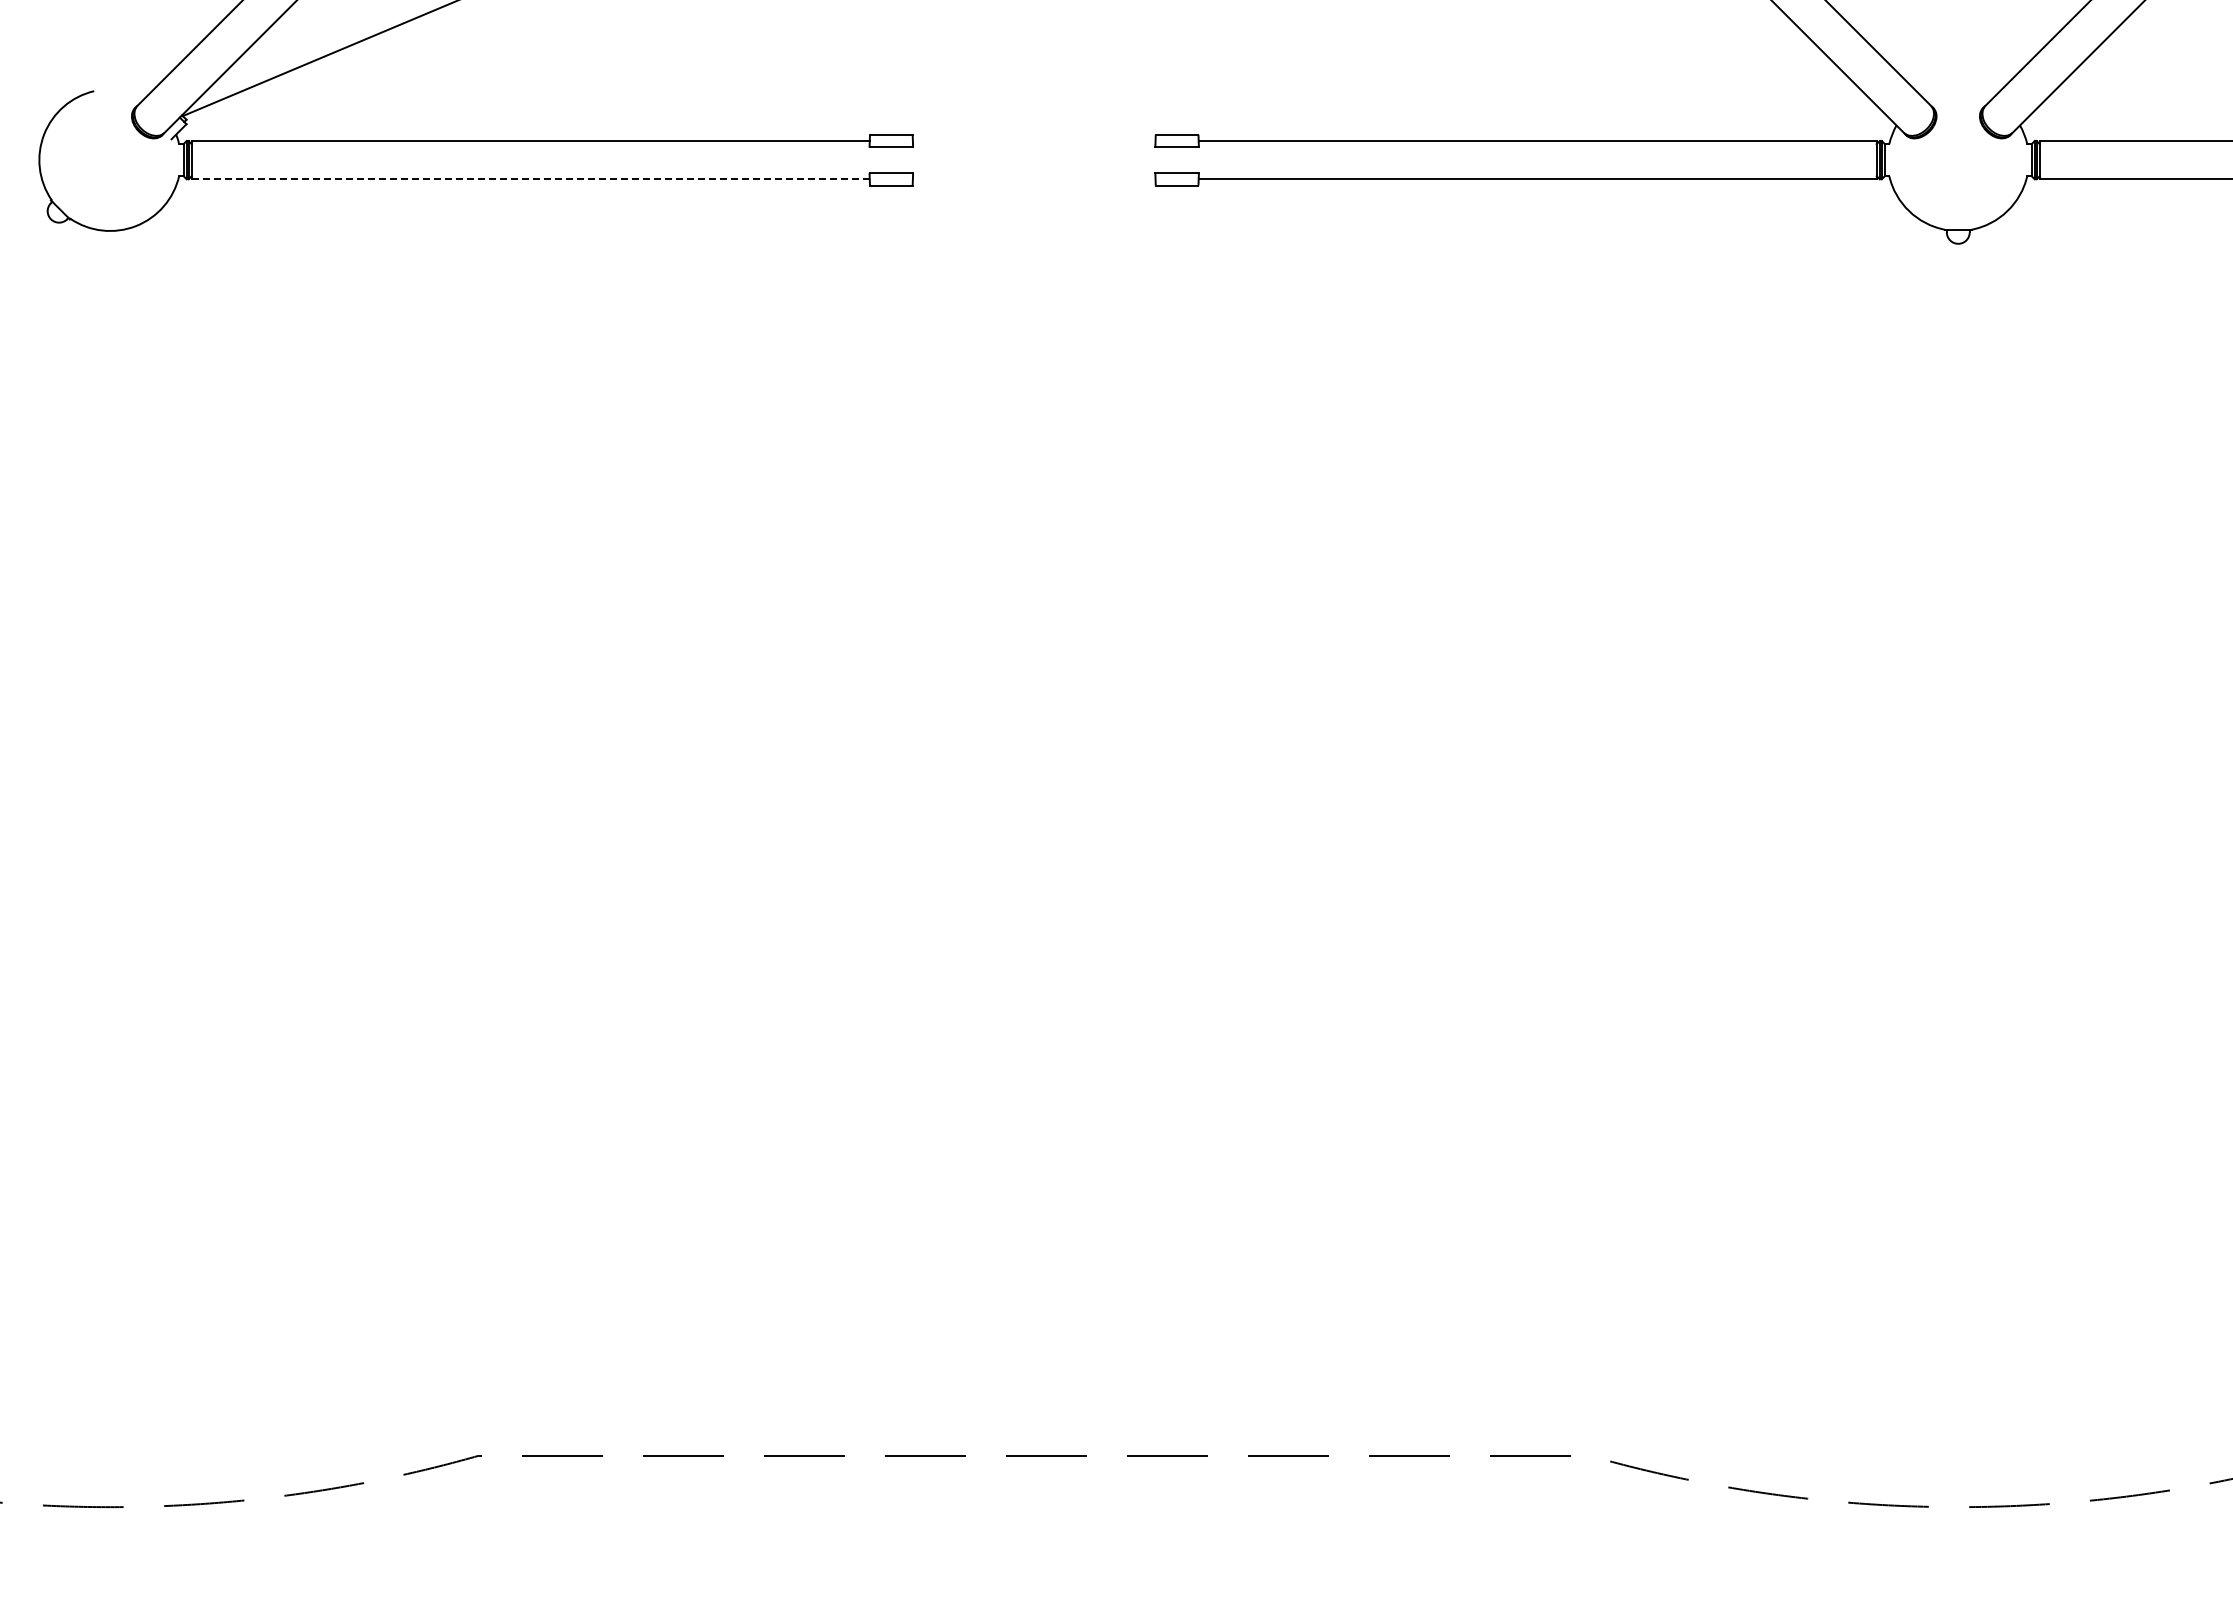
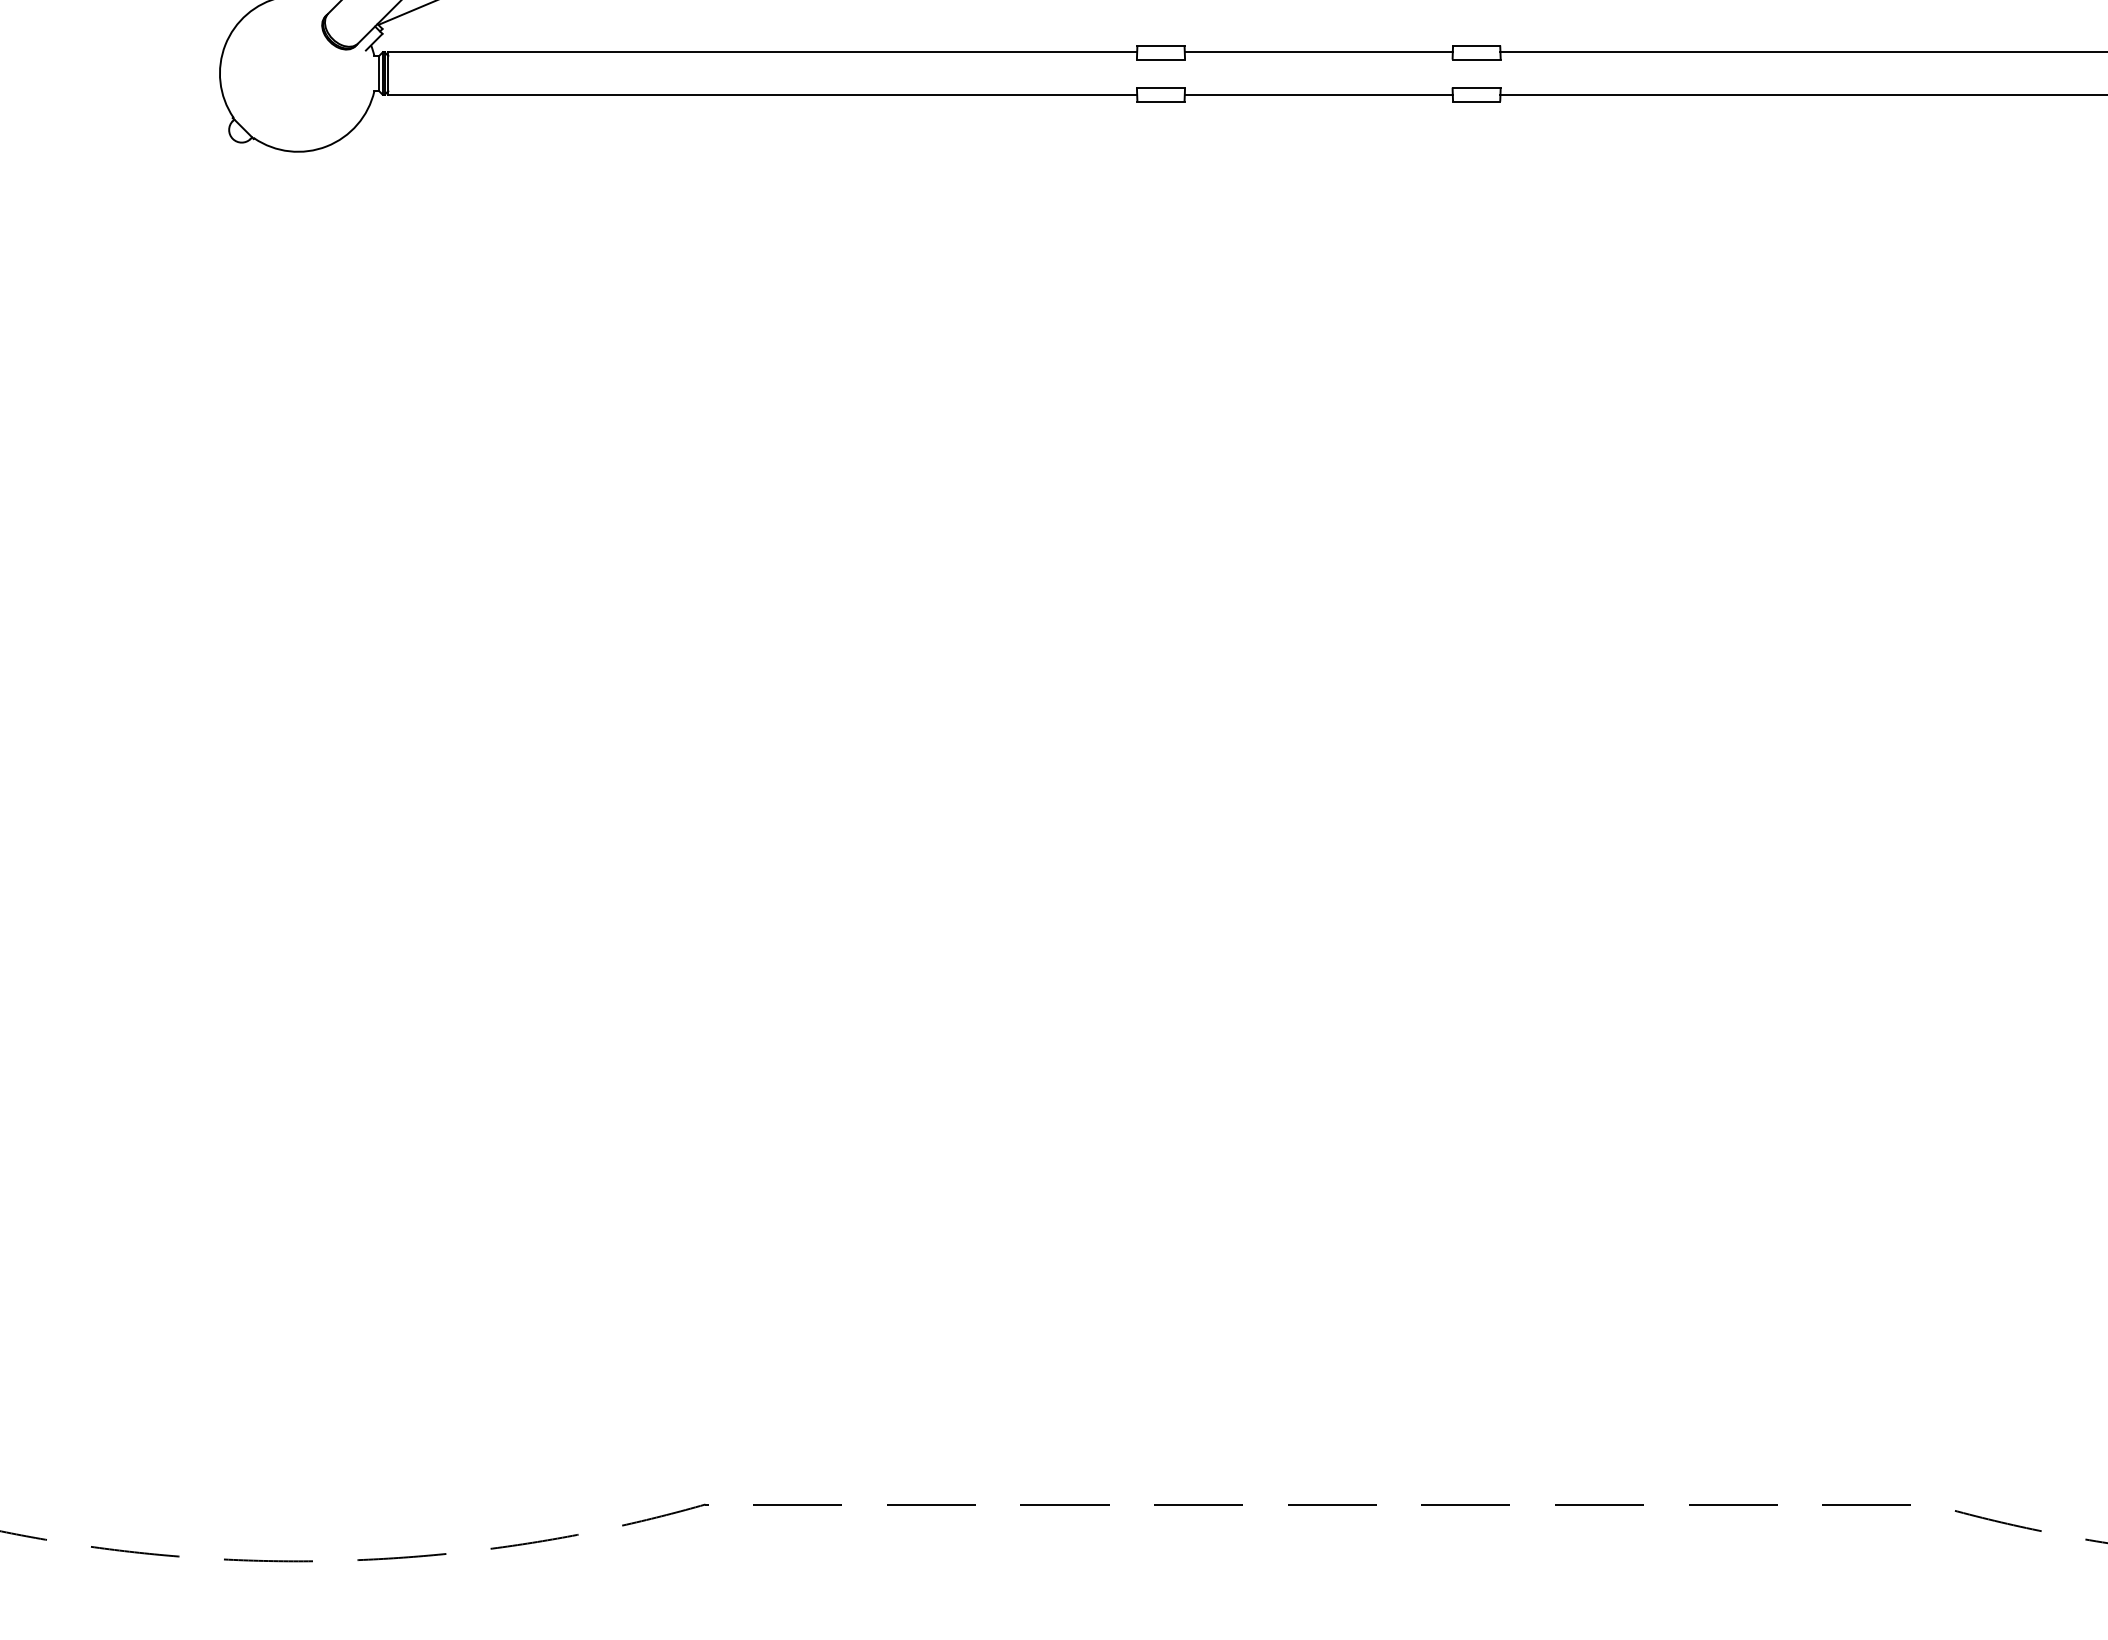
line: (1033, 141) -> (1317, 52), added
line: (531, 179) -> (763, 94), dashed -> solid
line: (1033, 179) -> (1317, 94), added

